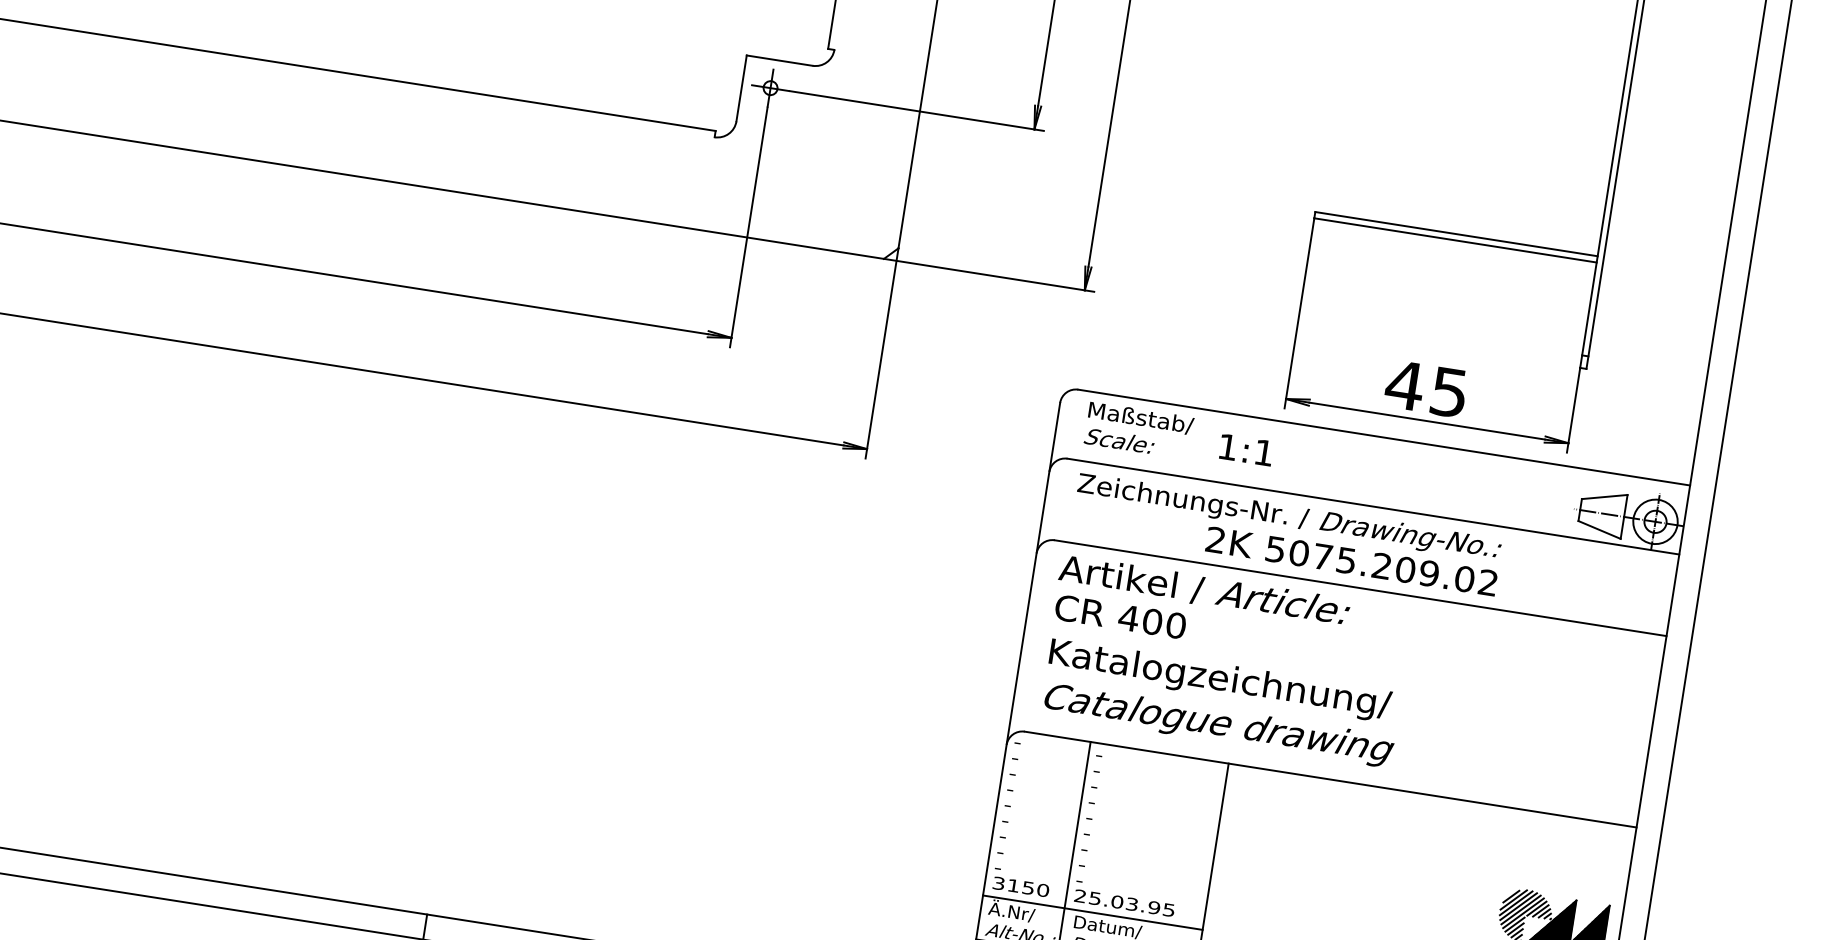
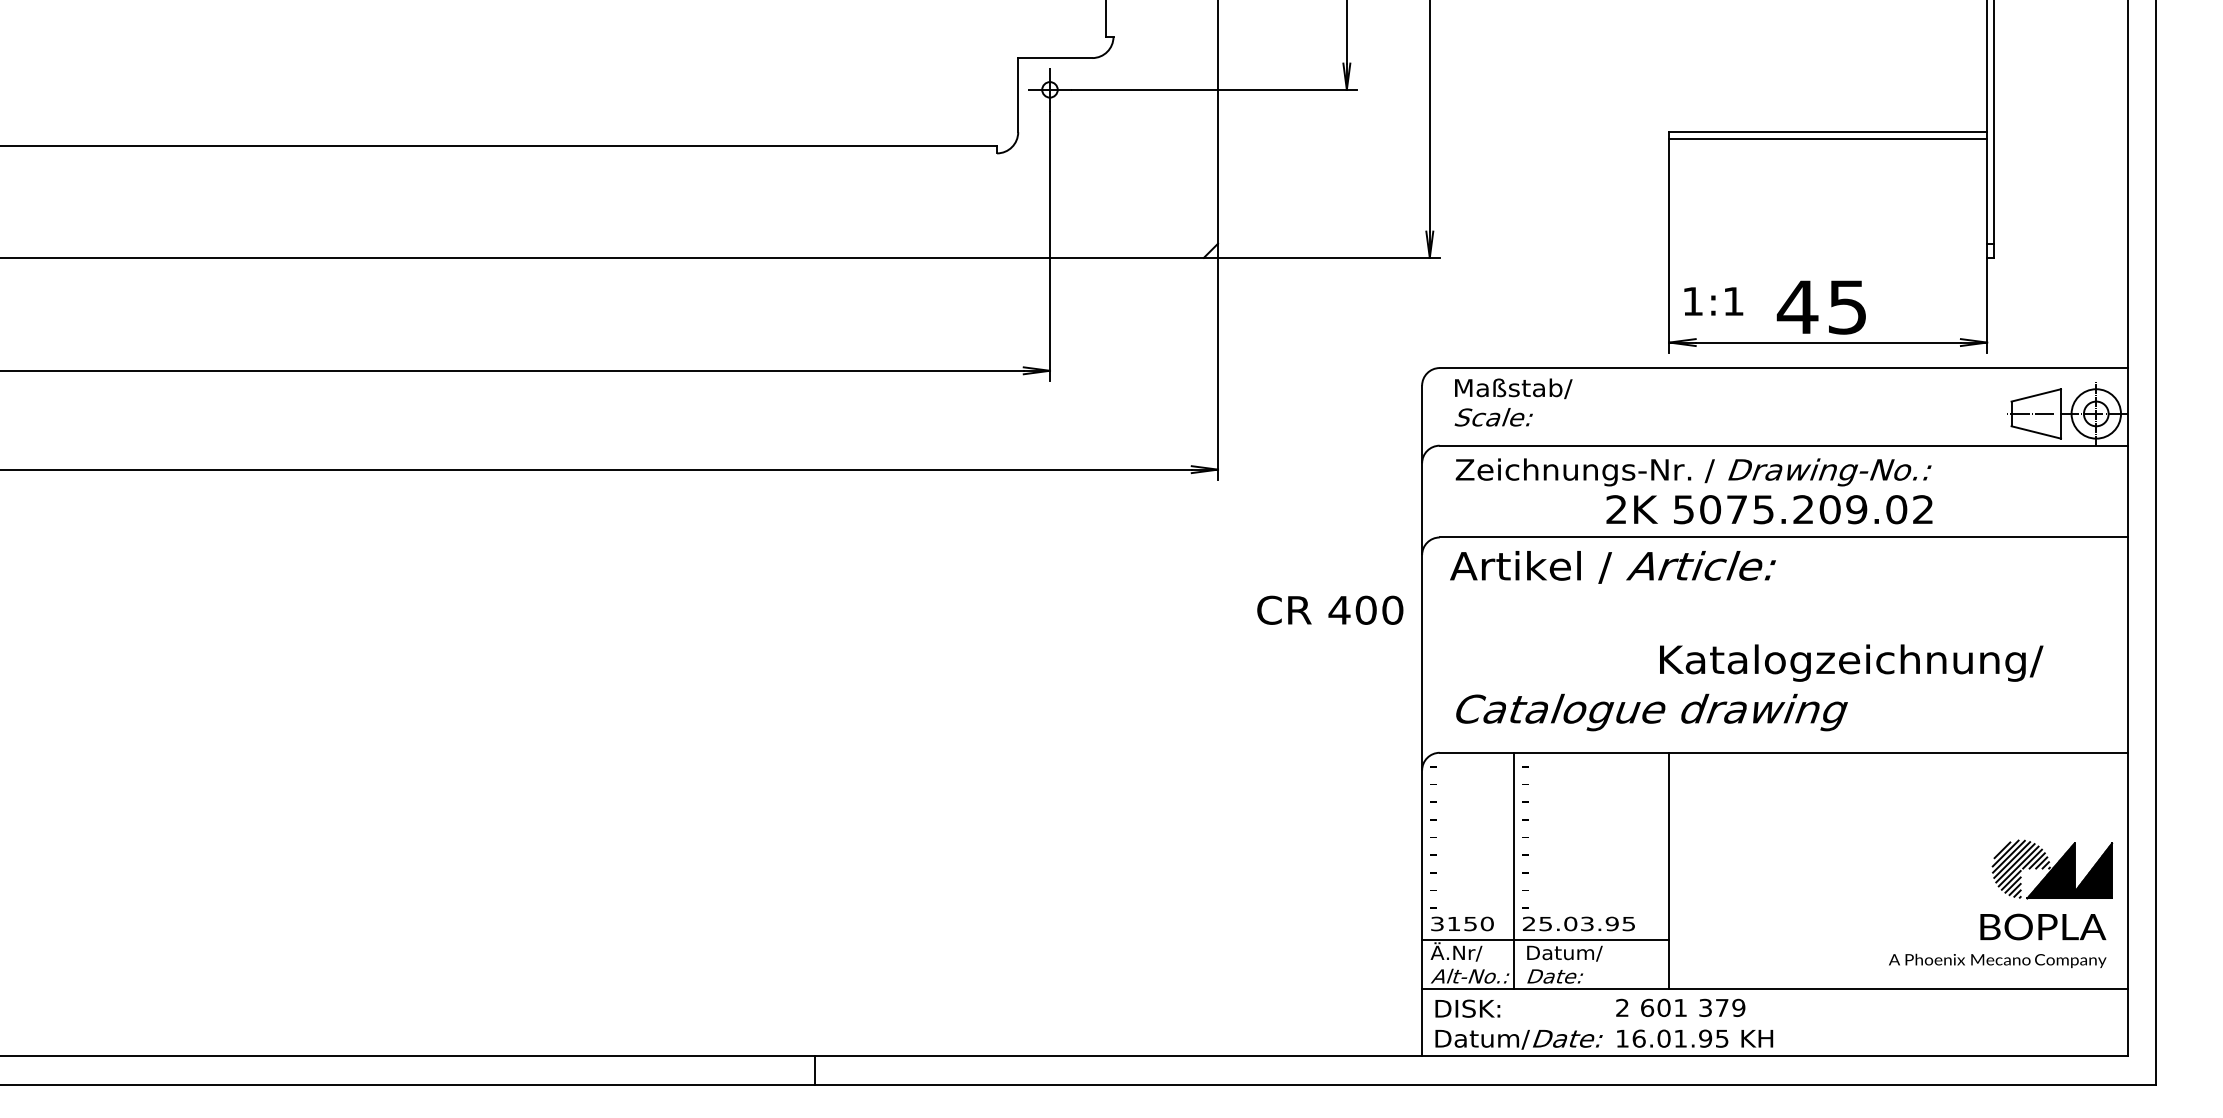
text: (1246, 450) -> (1713, 301), moved
text: (1120, 616) -> (1330, 609), moved
text: (1220, 680) -> (1851, 662), moved

